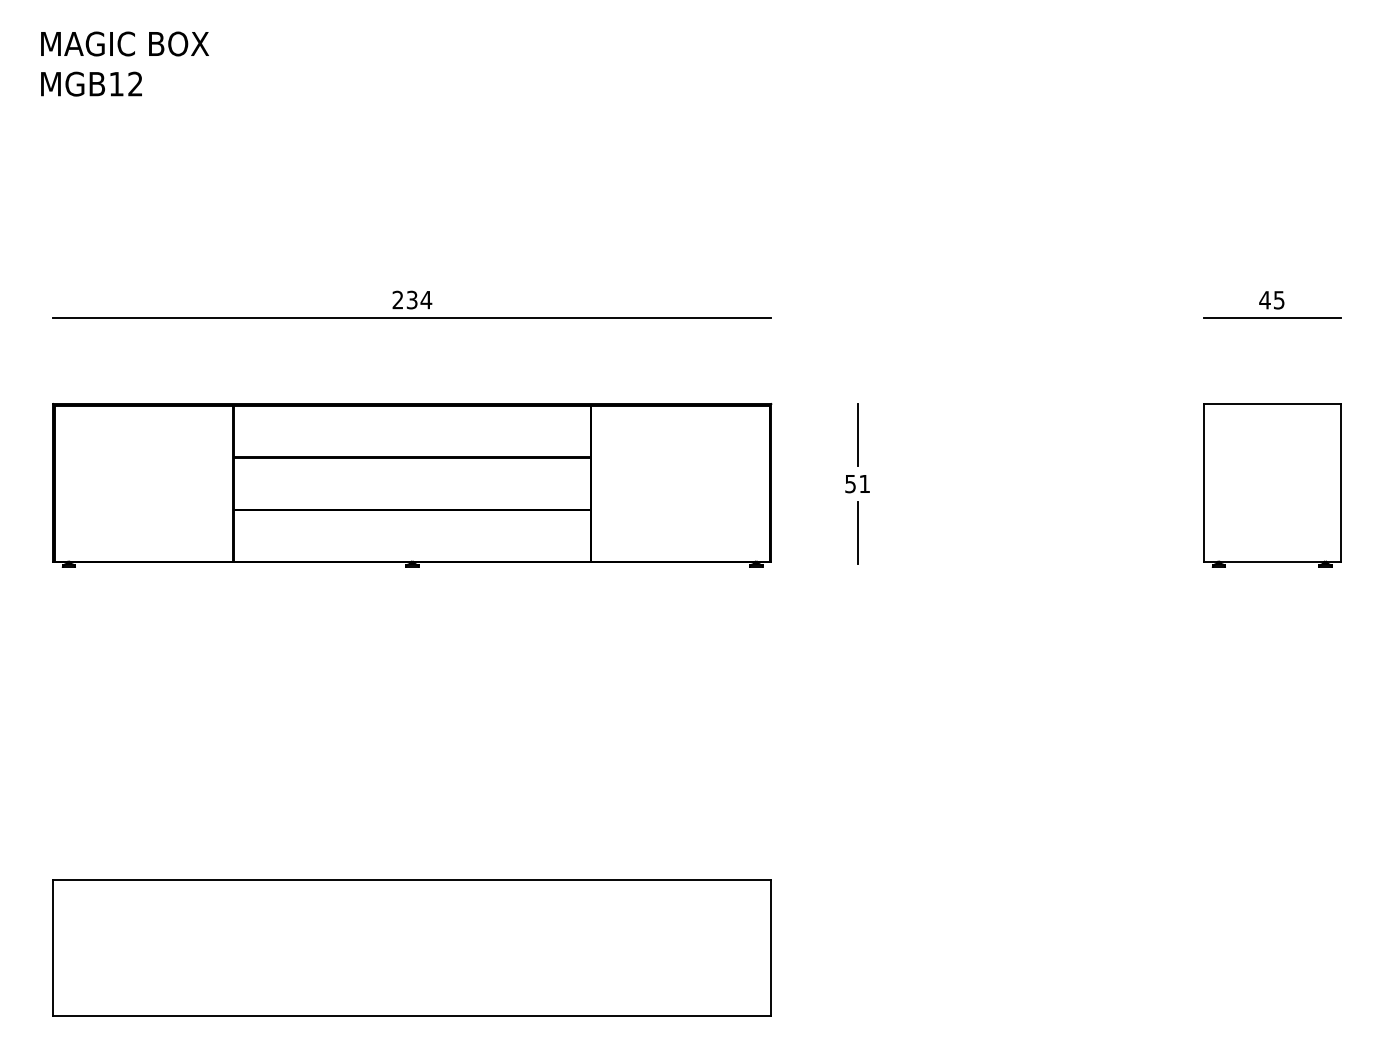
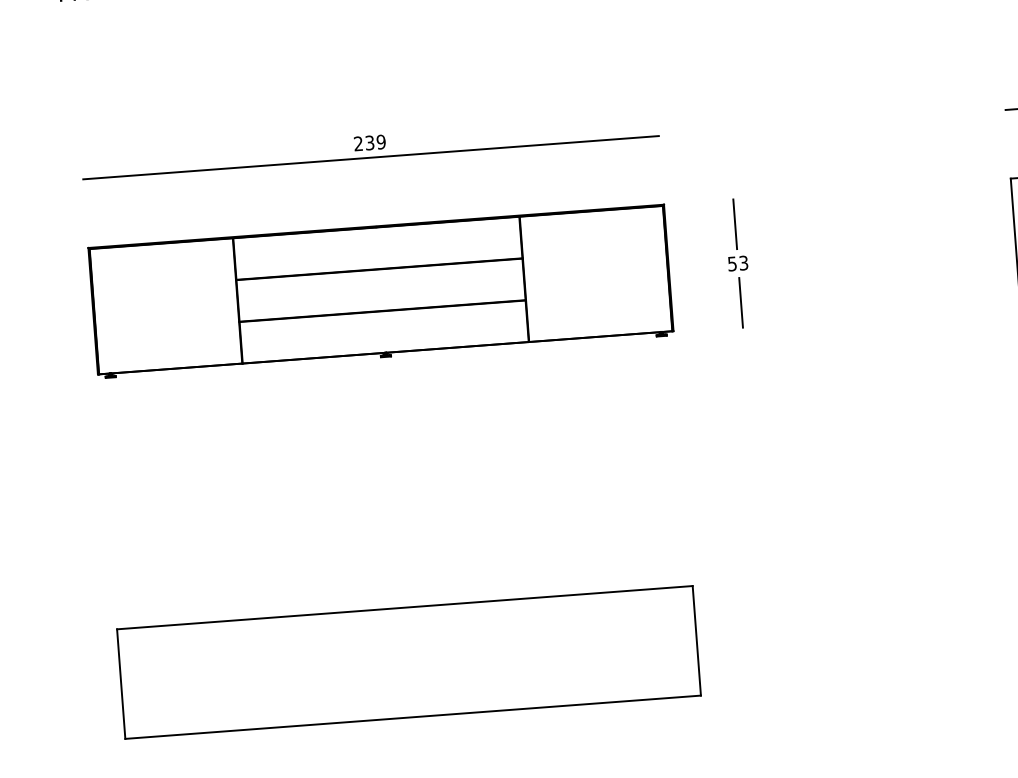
text: (426, 299) -> (381, 141), 234 -> 239
text: (864, 483) -> (743, 262), 51 -> 53

